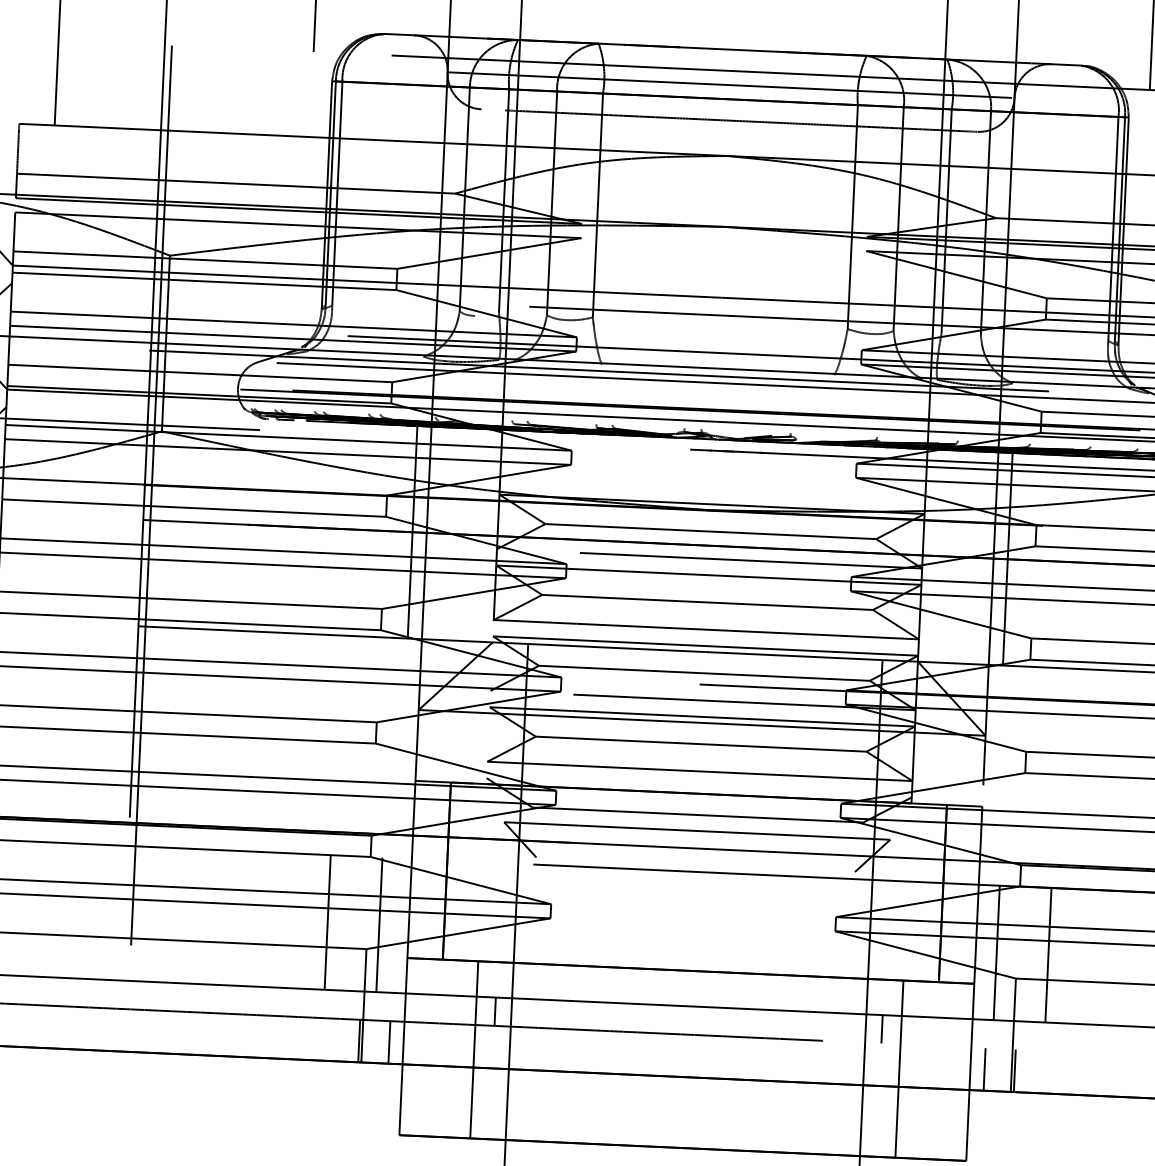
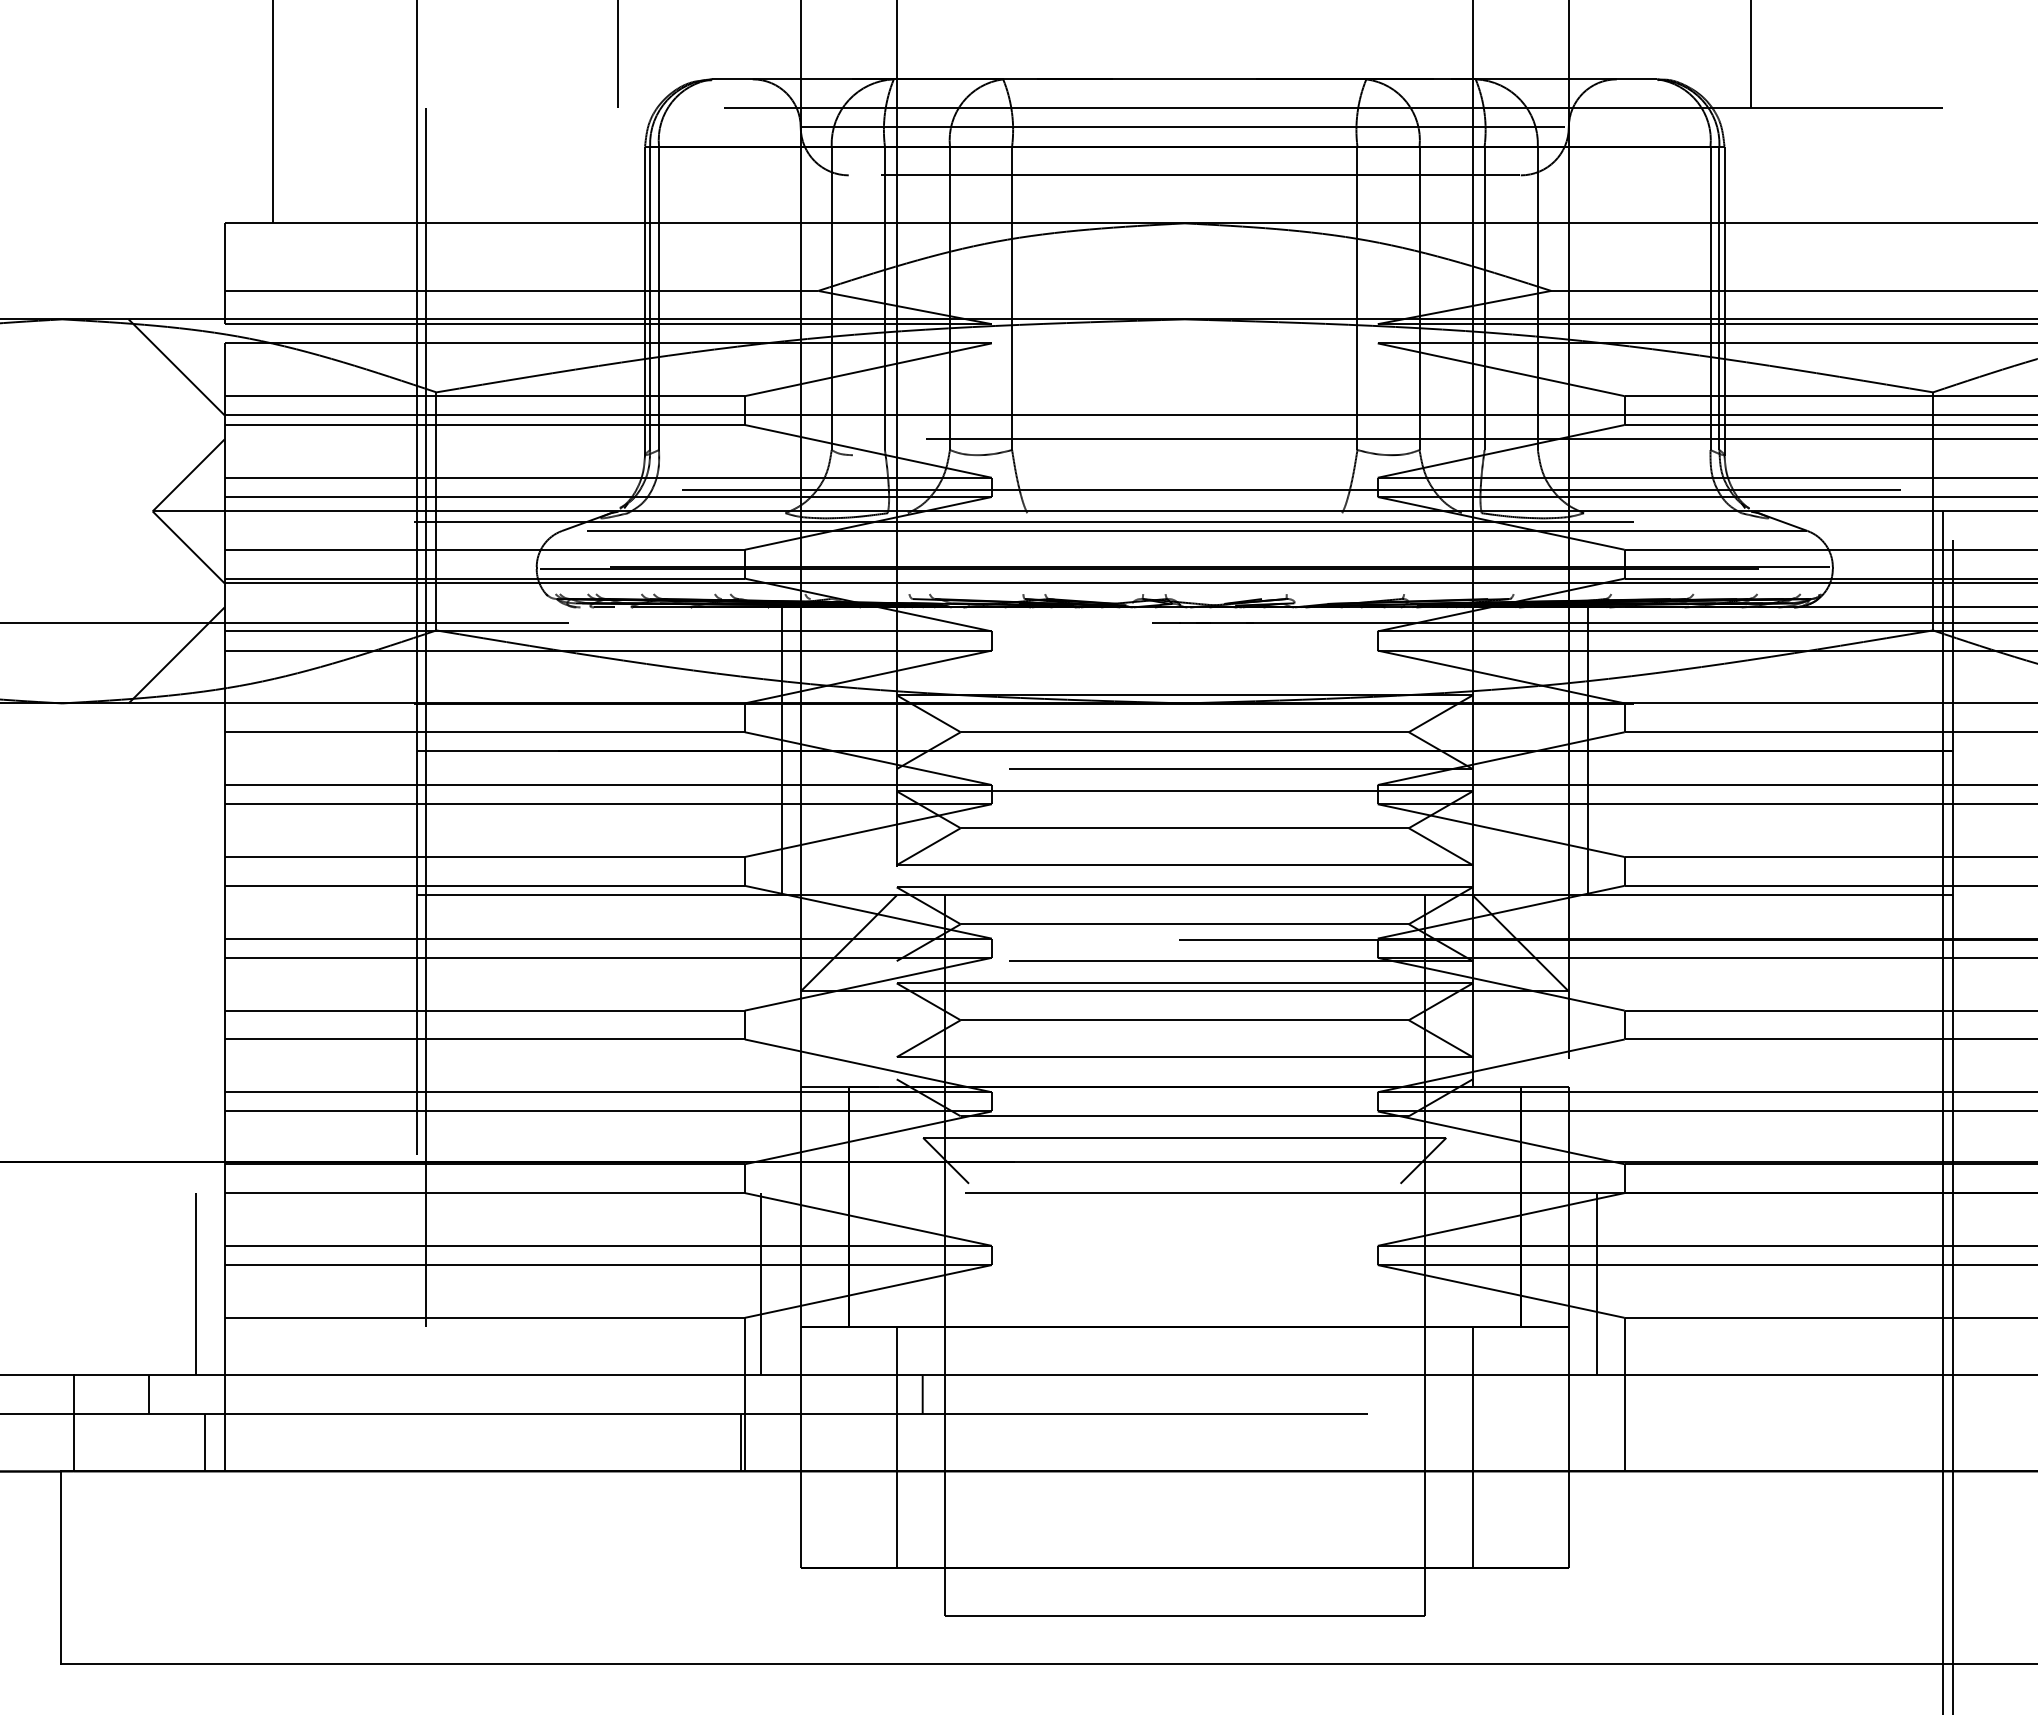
line: (327, 922) -> (690, 1284), removed
line: (1048, 955) -> (1667, 1284), removed
line: (881, 1029) -> (1446, 1394), removed
line: (389, 1042) -> (781, 1442), removed
line: (984, 1069) -> (1588, 1442), removed
line: (1014, 1070) -> (1628, 1442), removed

